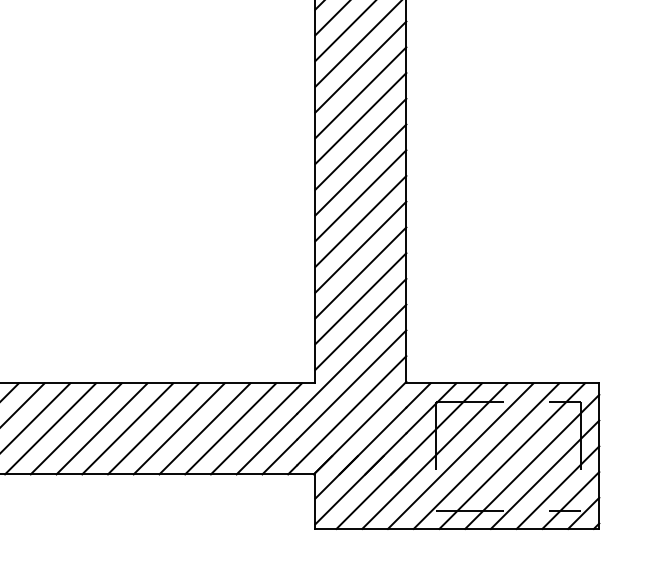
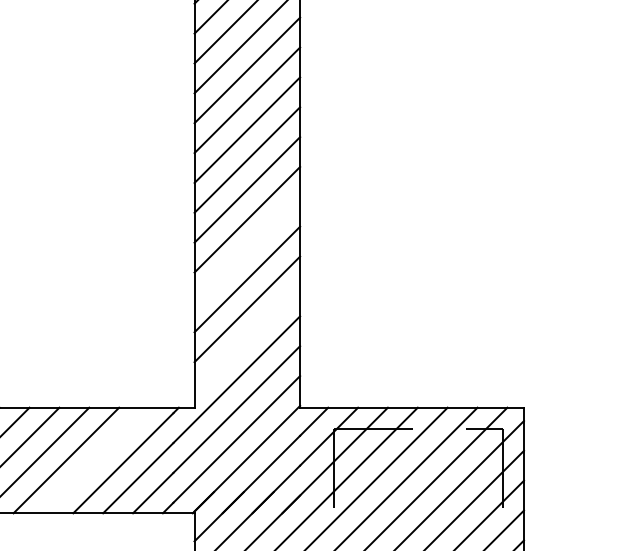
line: (360, 246) -> (246, 248), removed
line: (360, 323) -> (246, 338), removed
line: (230, 428) -> (96, 460), removed

